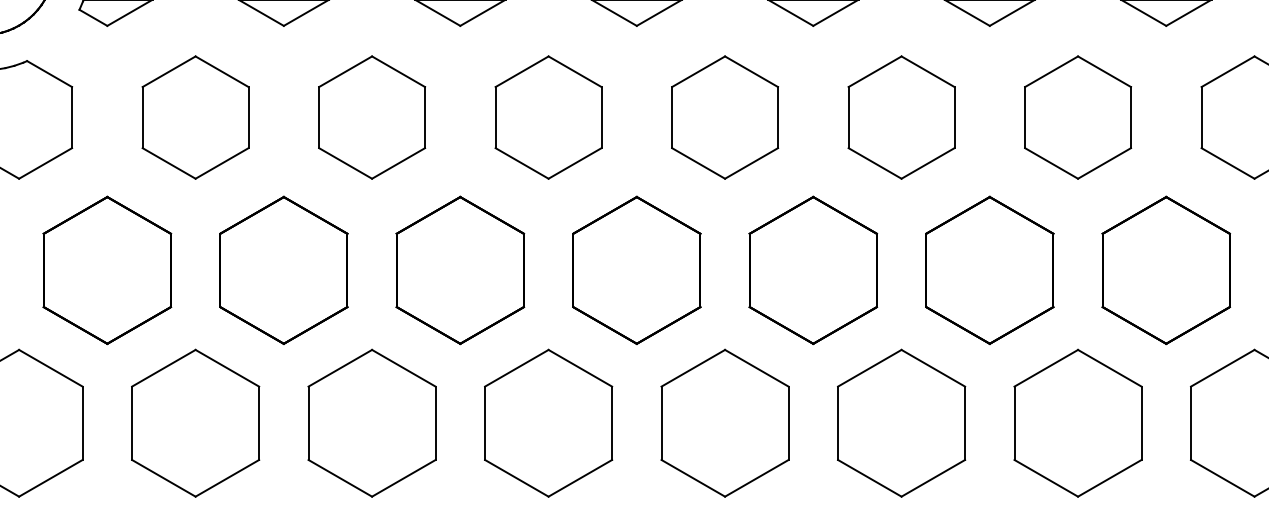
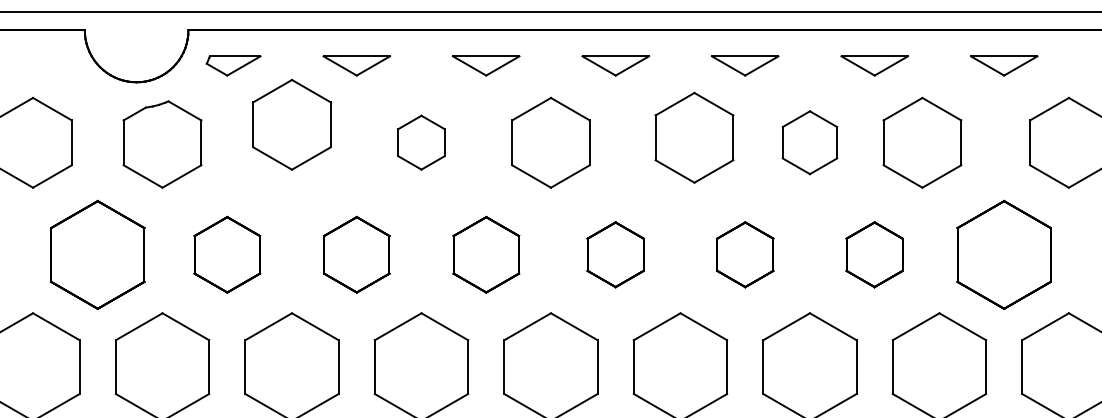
part: (194, 117) -> (291, 124), moved
part: (372, 117) -> (421, 142), size x0.6
part: (725, 117) -> (694, 137), moved
part: (900, 117) -> (809, 142), size x0.7
part: (1078, 117) -> (922, 142), moved
part: (107, 269) -> (227, 254), size x0.7
part: (283, 269) -> (356, 254), size x0.7
part: (460, 269) -> (486, 254), size x0.7
part: (636, 269) -> (615, 254), size x0.6
part: (813, 269) -> (745, 254), size x0.6
part: (989, 269) -> (874, 254), size x0.6

